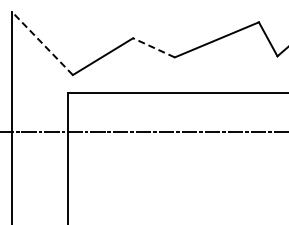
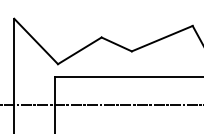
line: (42, 43) -> (36, 41), dashed -> solid
line: (153, 47) -> (116, 44), dashed -> solid

